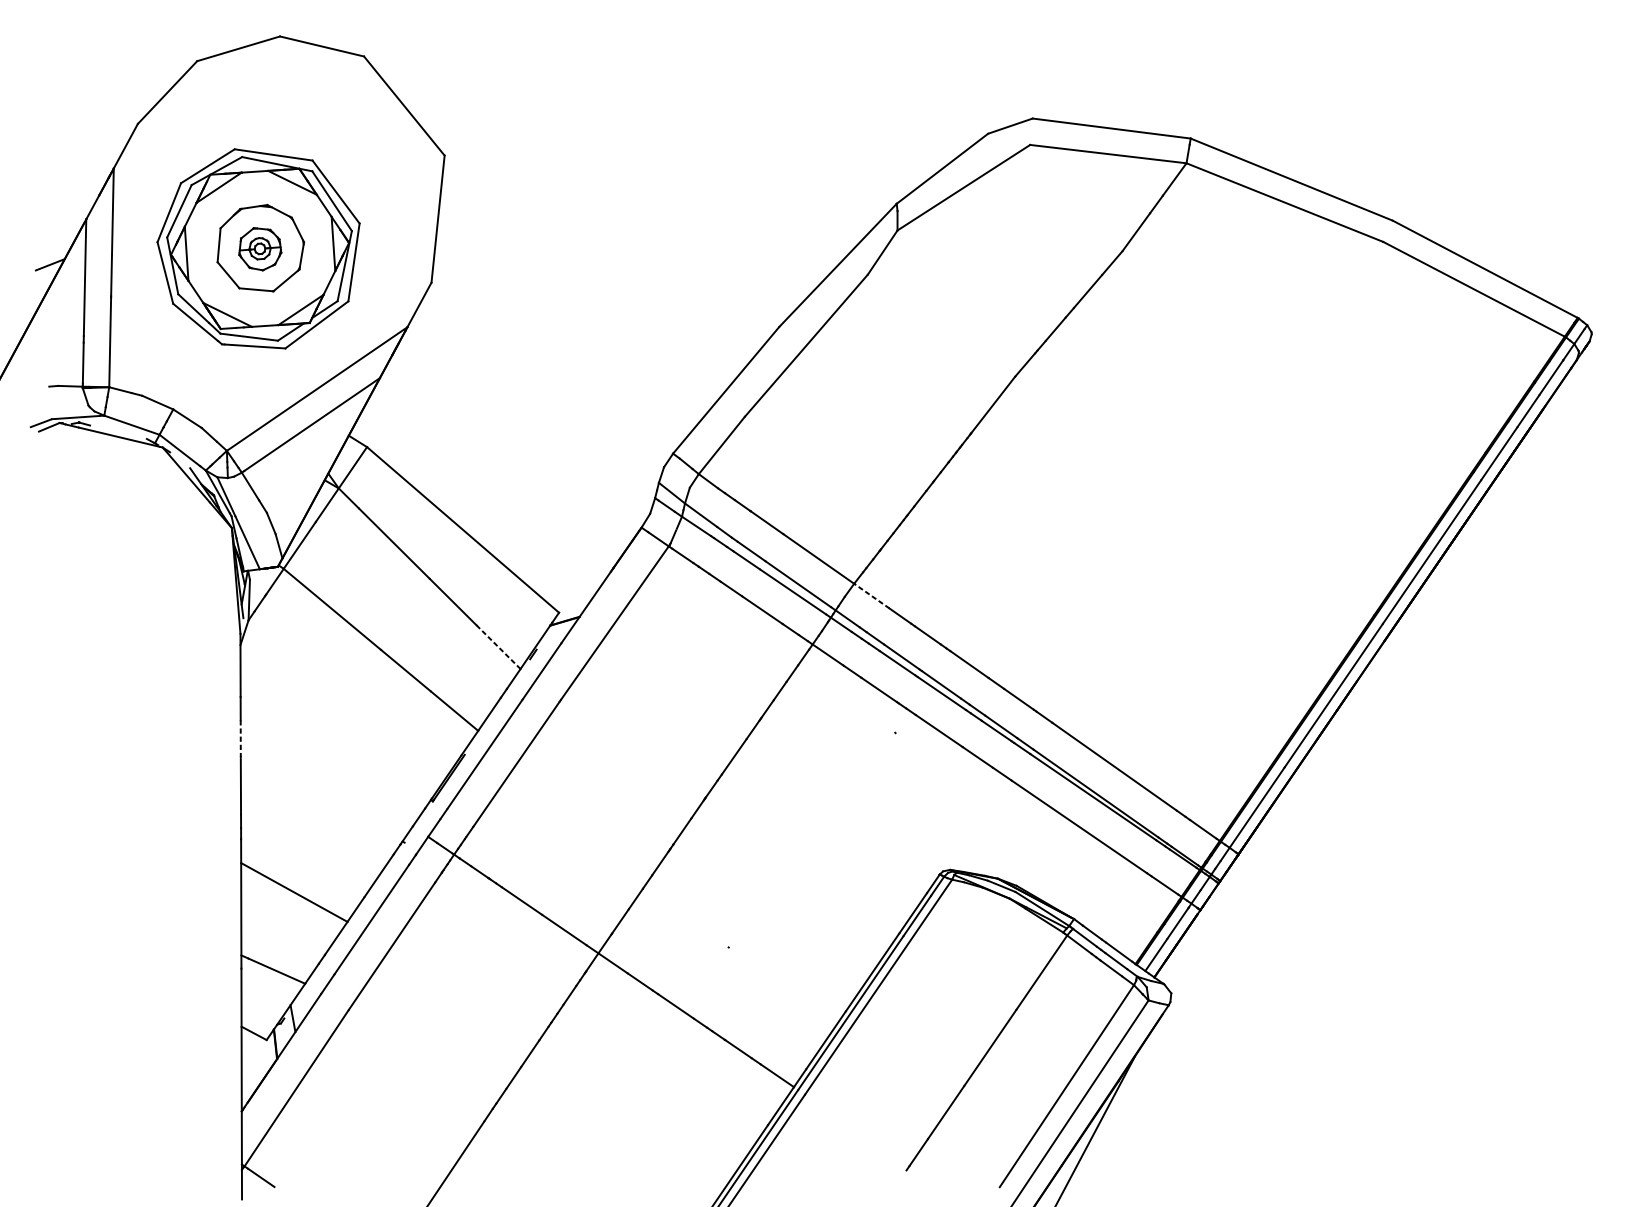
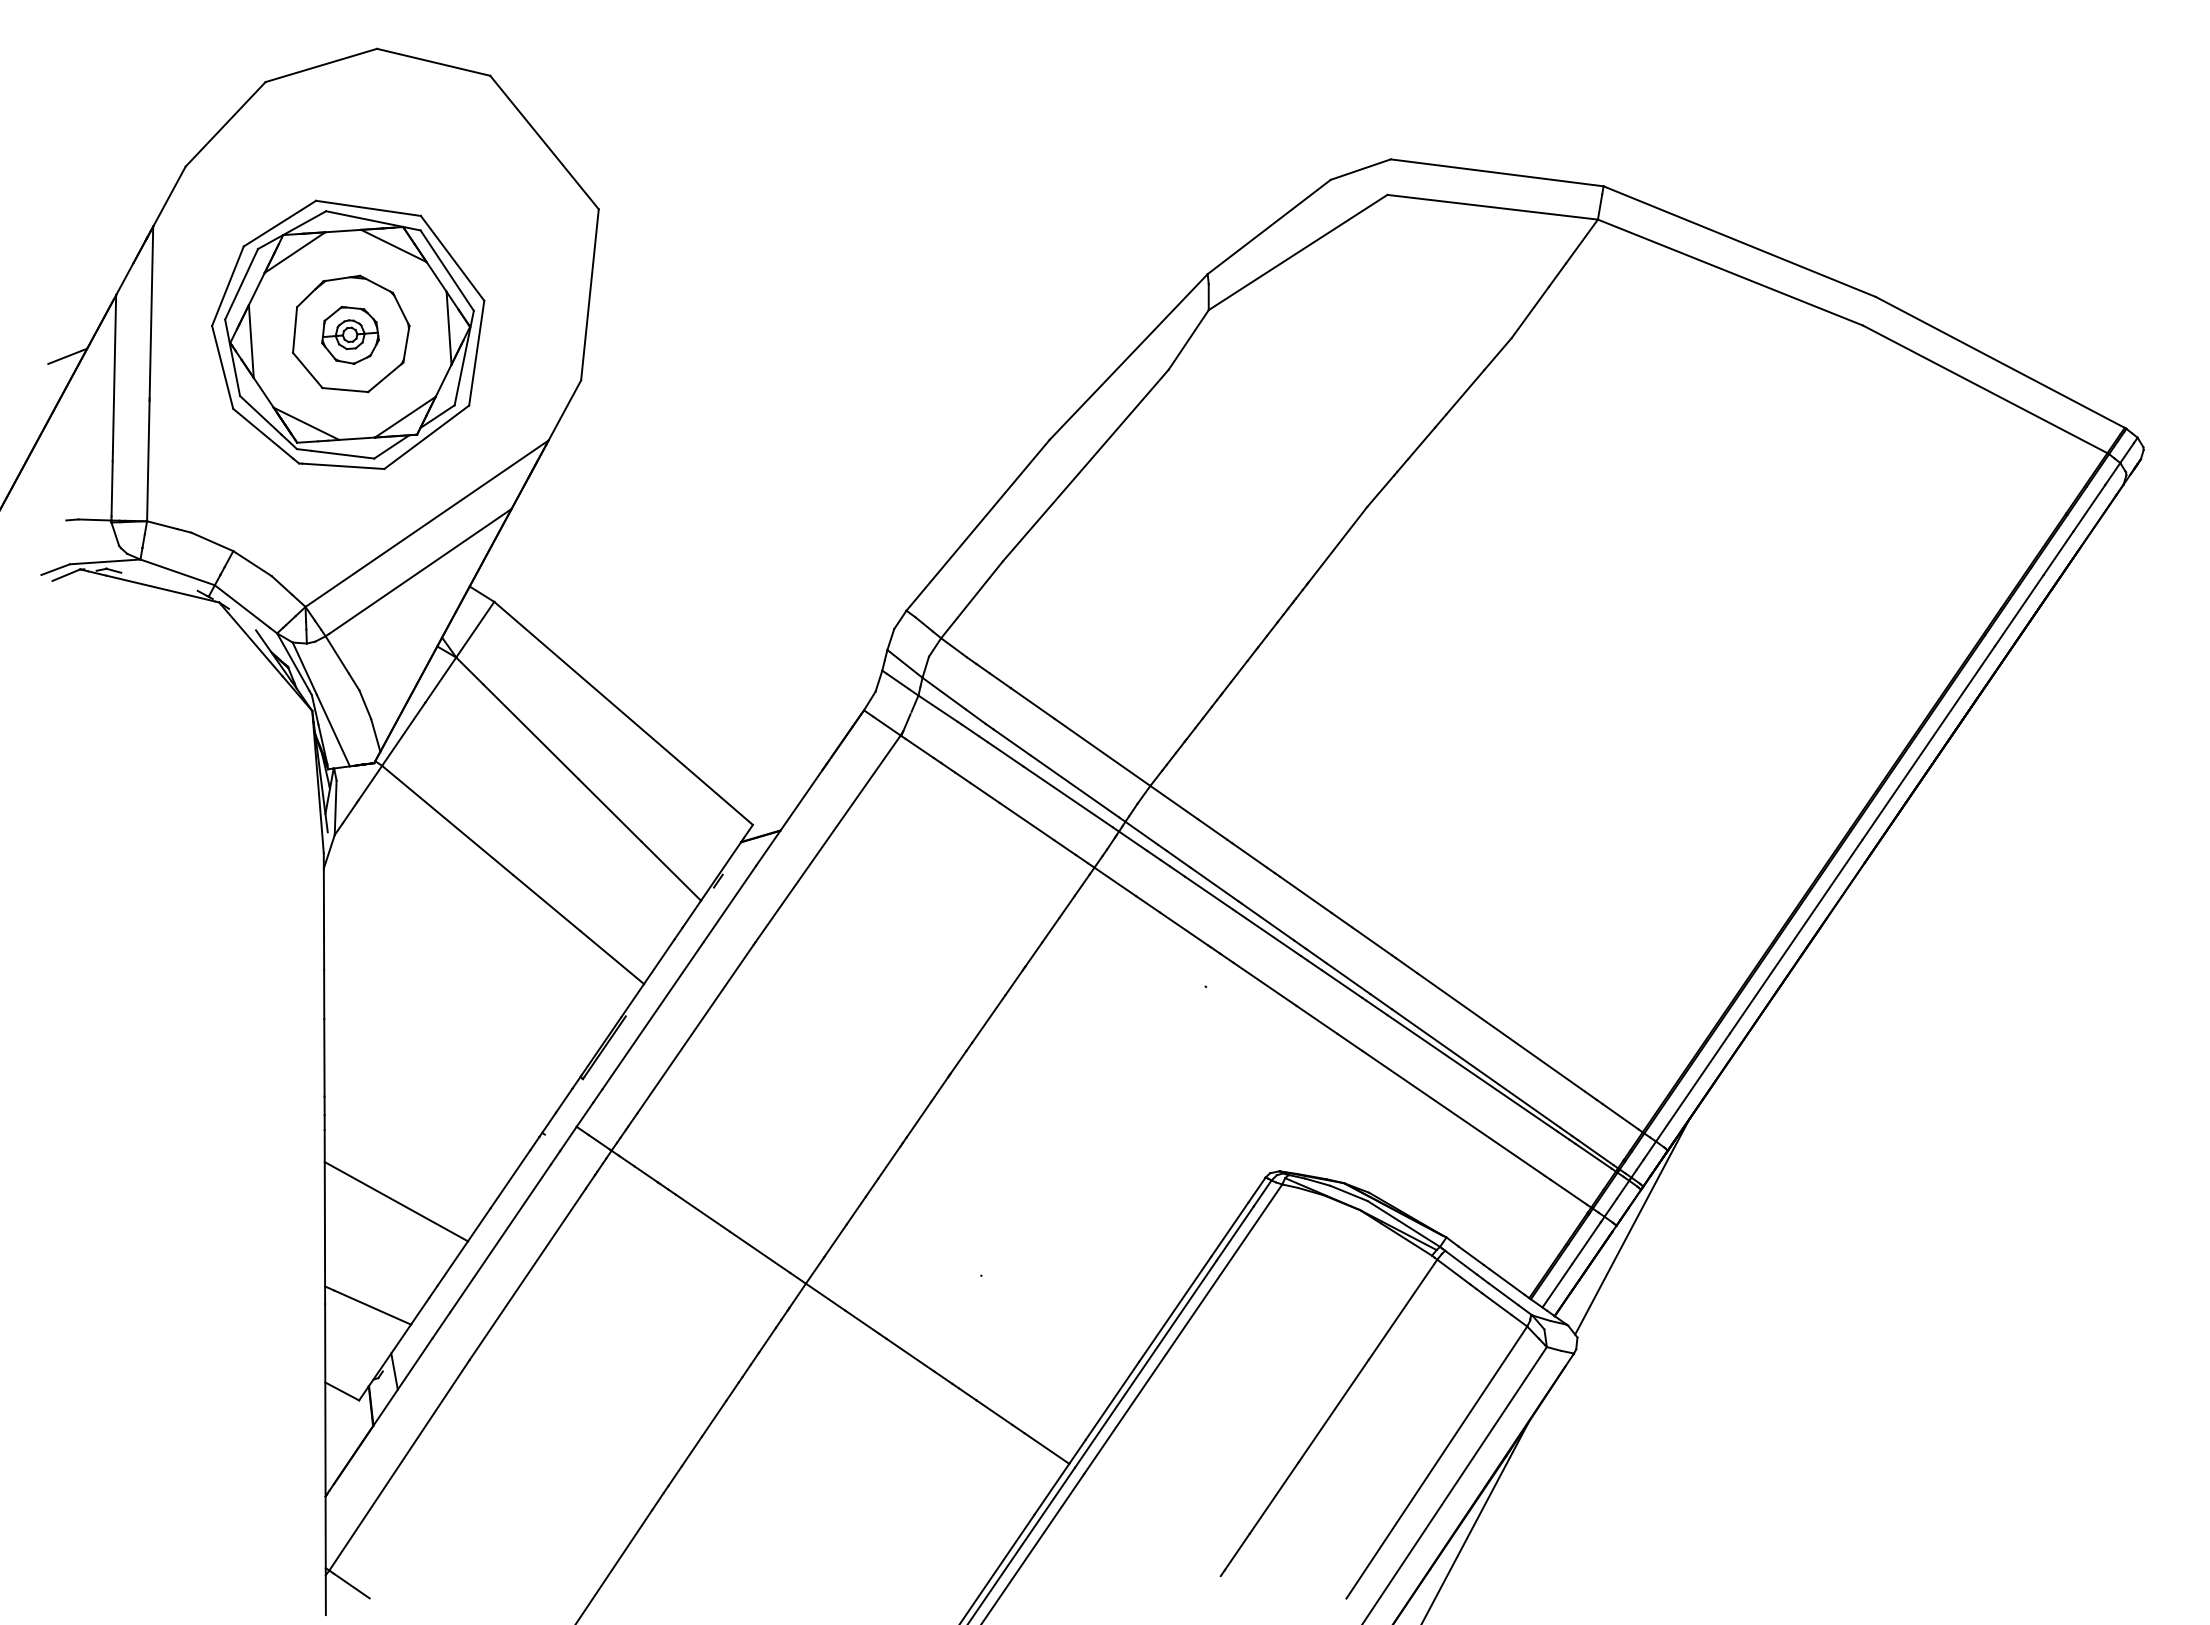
line: (871, 596) -> (1173, 802), dashed -> solid
line: (498, 647) -> (671, 871), dashed -> solid
line: (240, 738) -> (324, 994), dashed -> solid
line: (1212, 910) -> (1632, 1226), added

